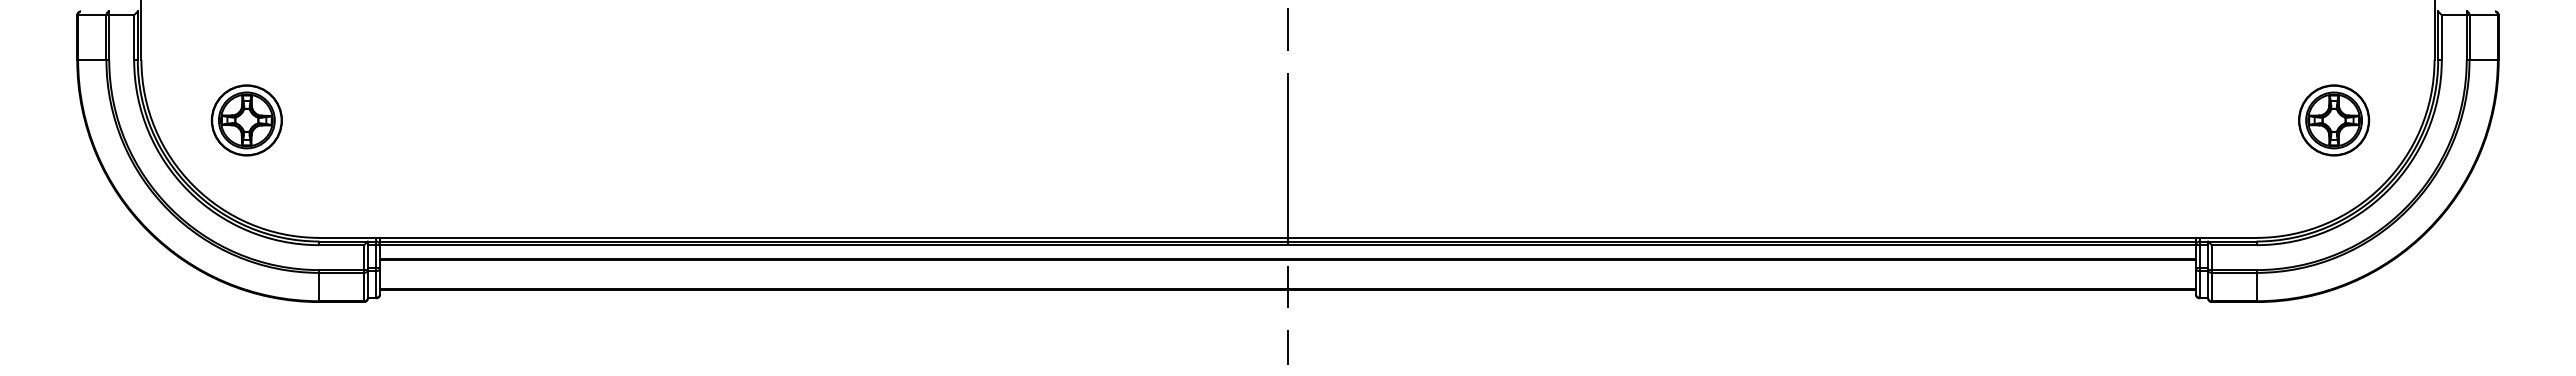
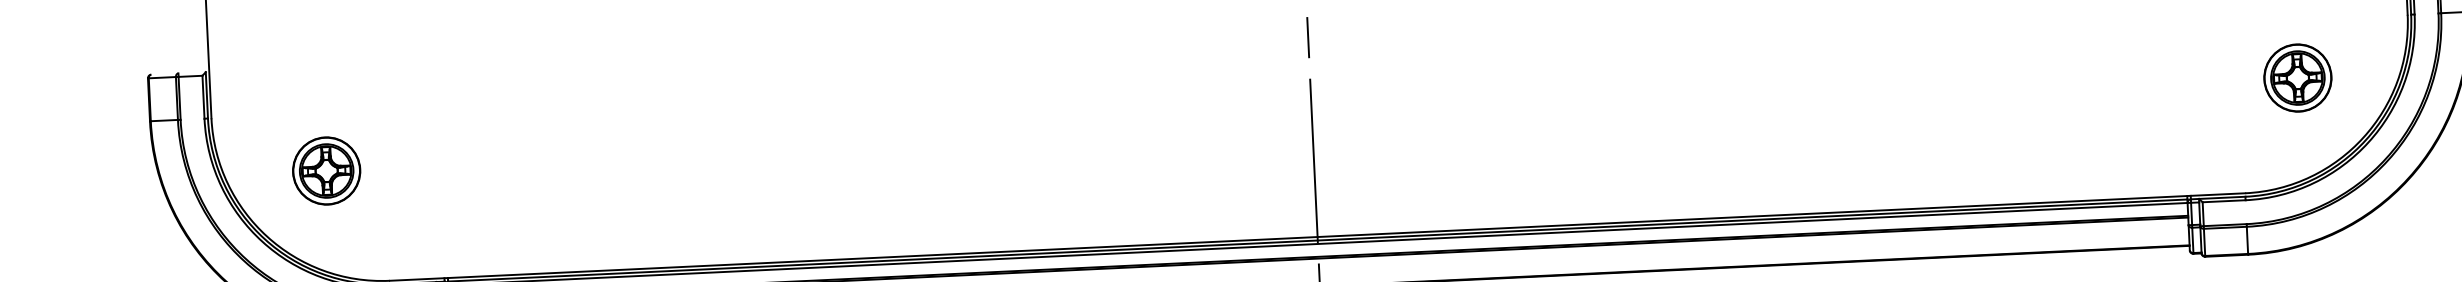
part: (246, 120) -> (326, 171), moved
part: (2334, 120) -> (2298, 78), moved

